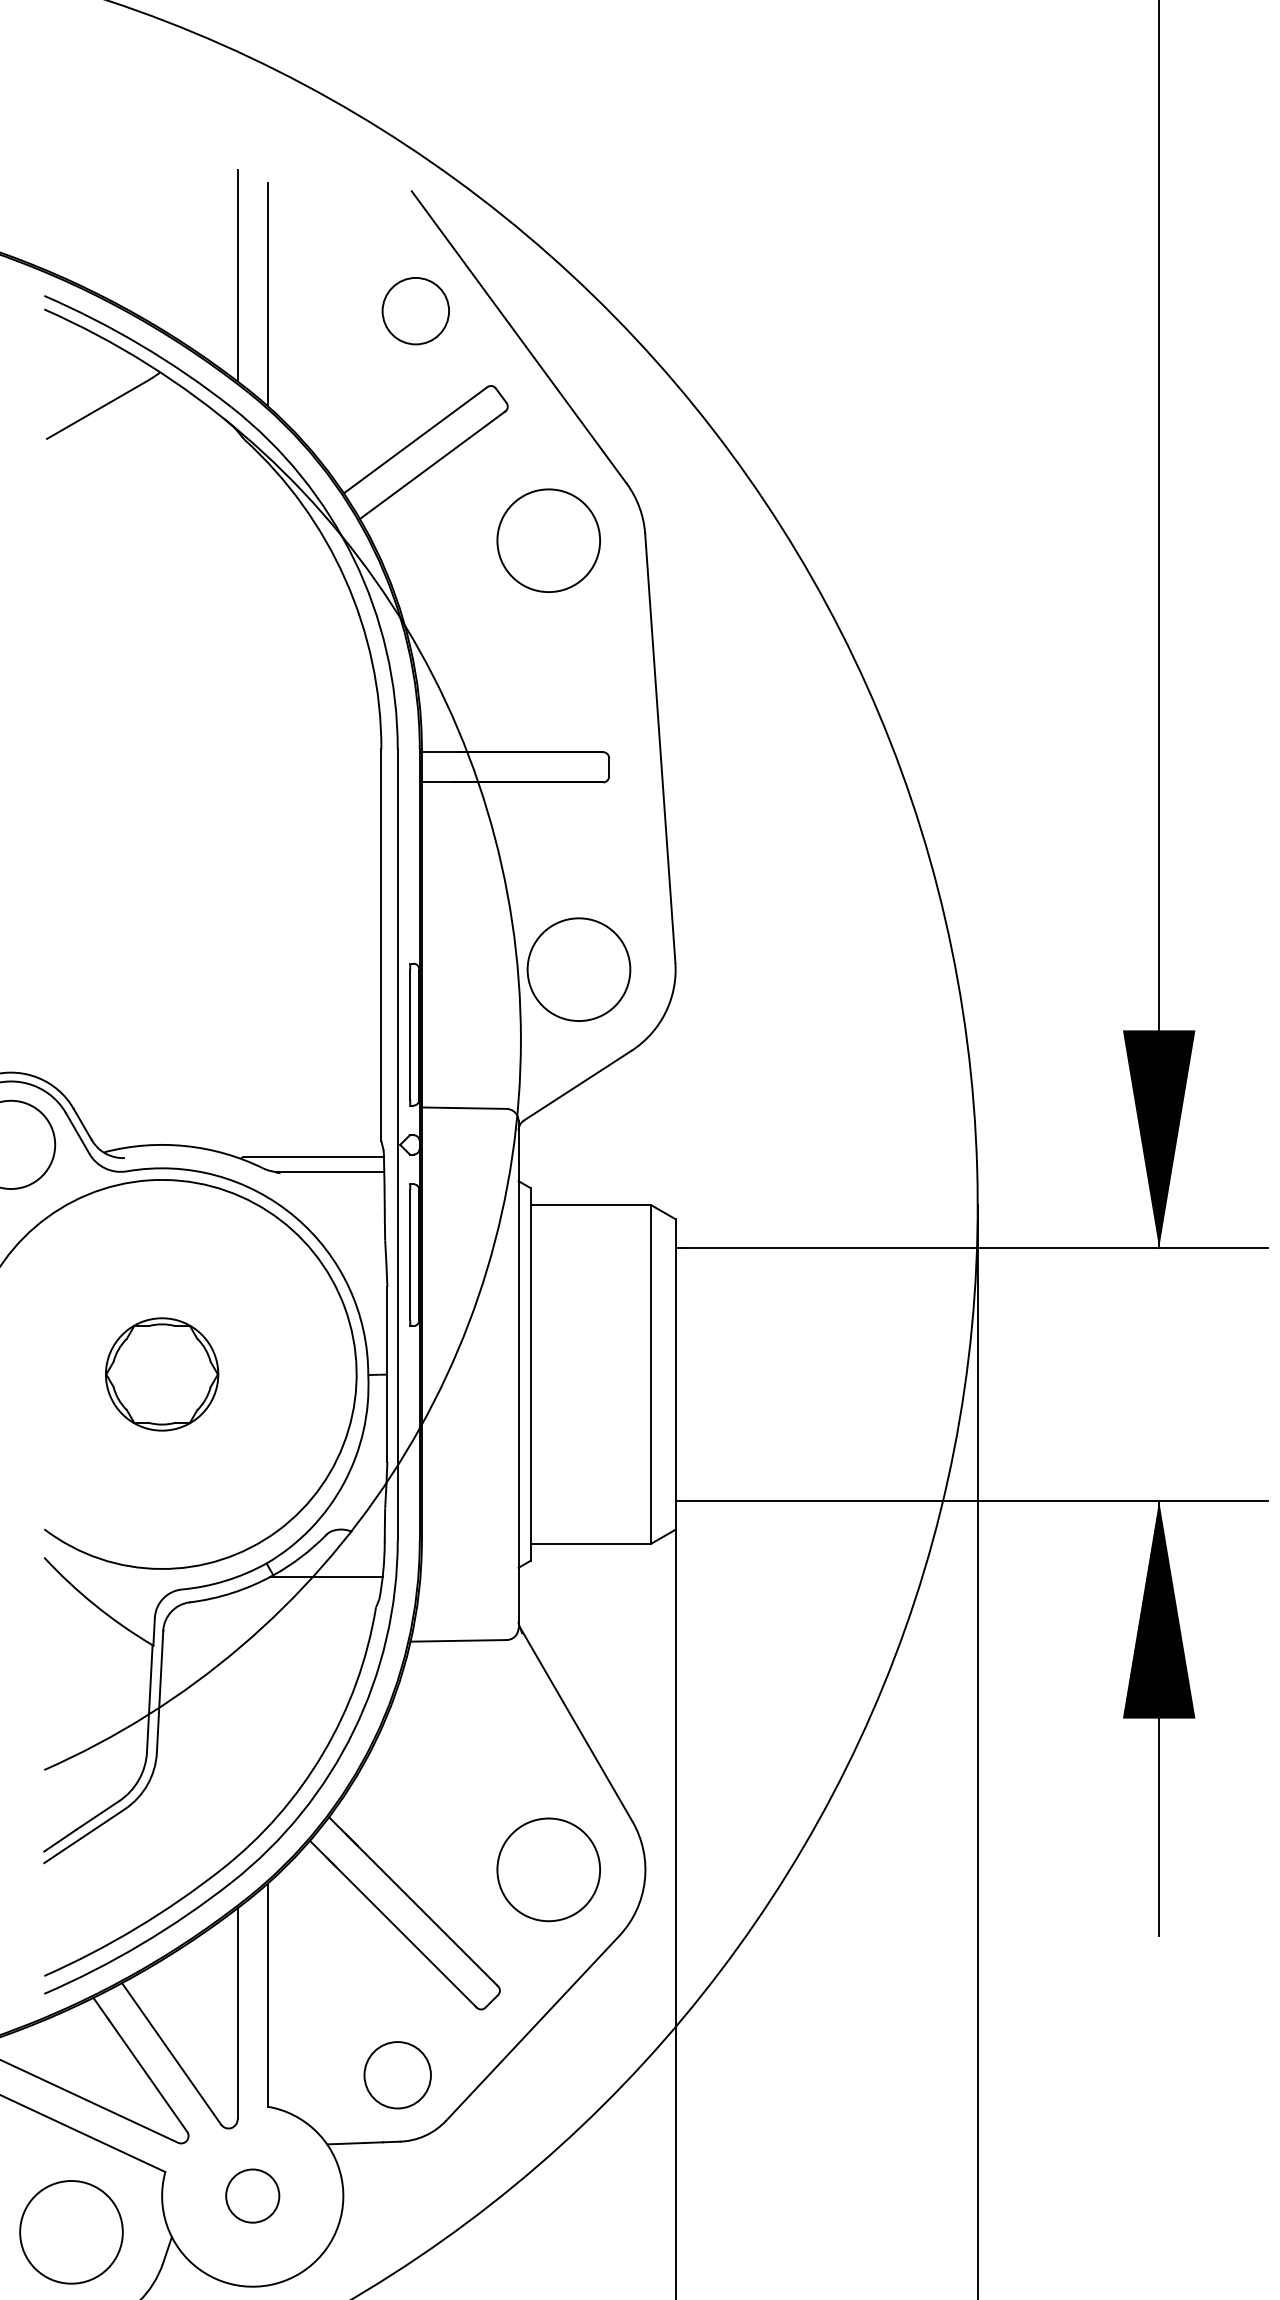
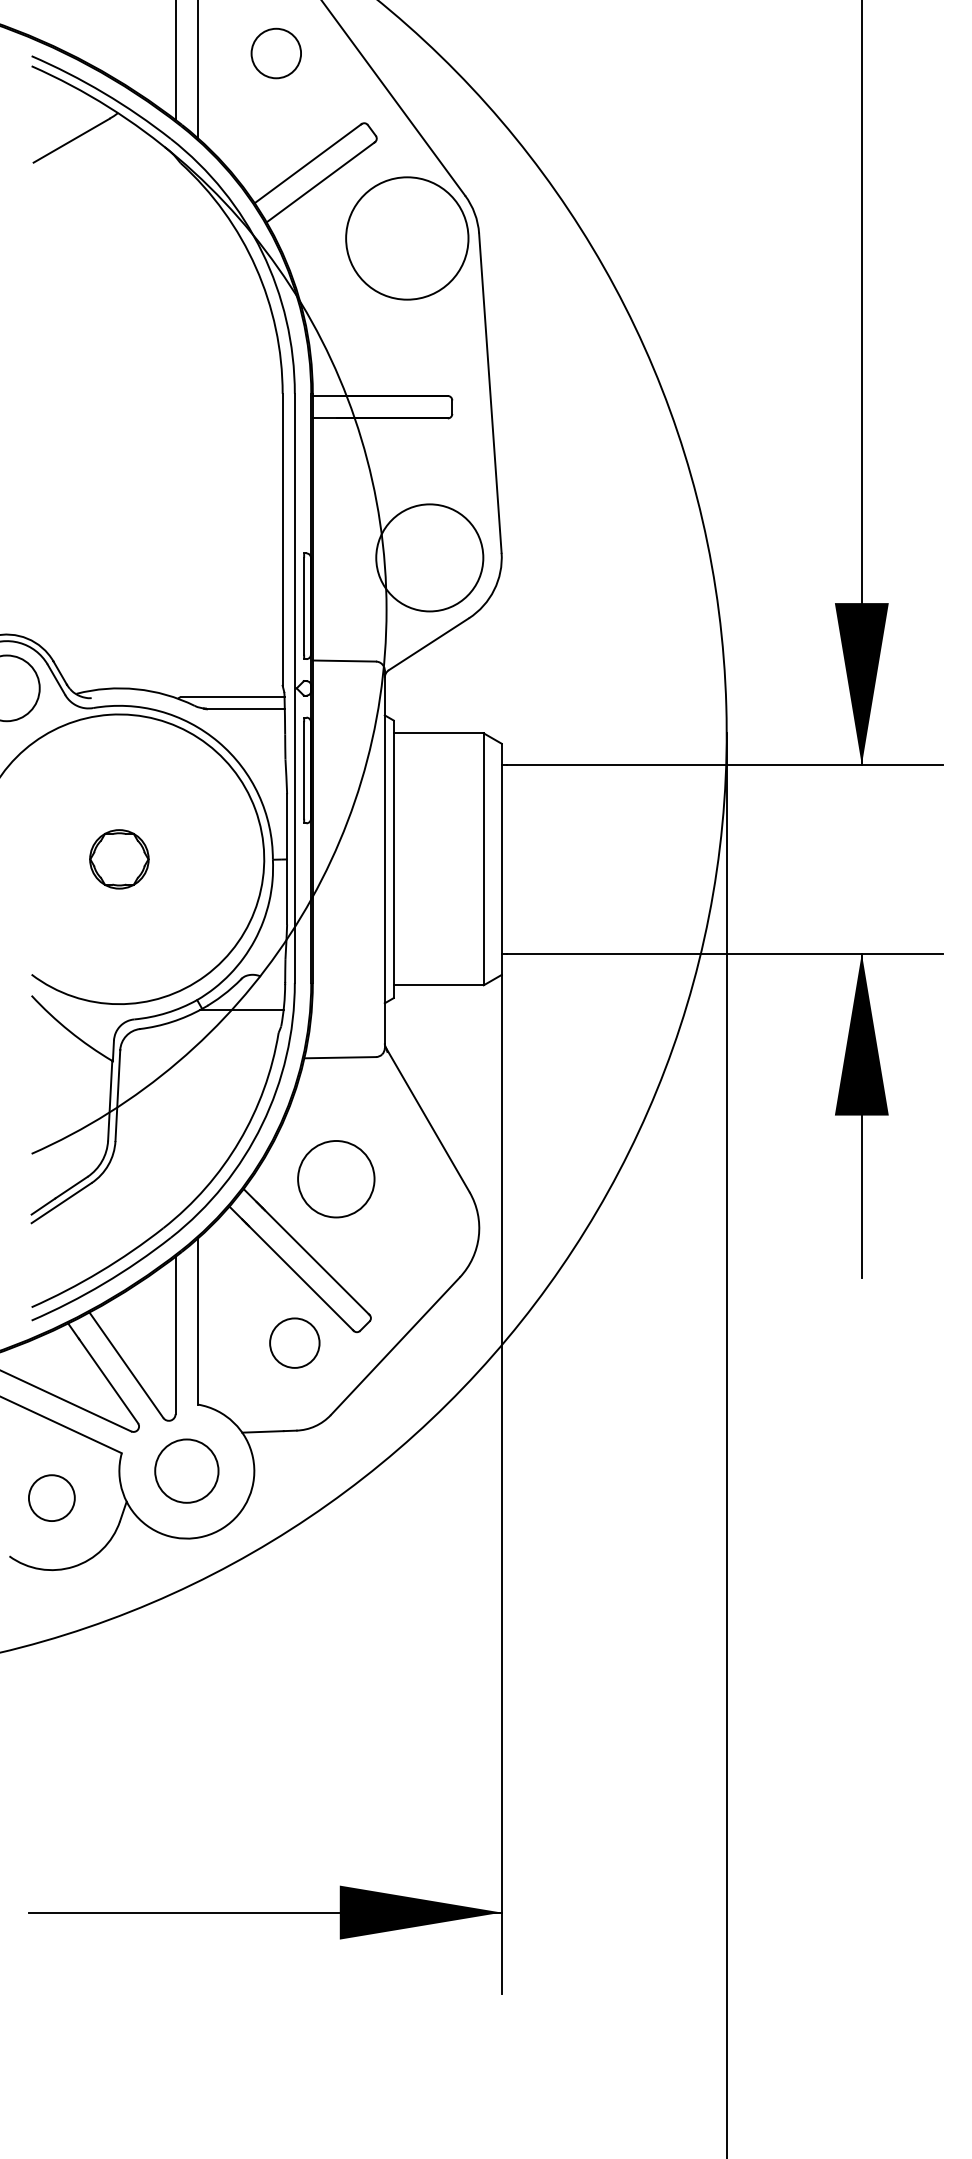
circle: (414, 311) -> (275, 53), moved
circle: (549, 540) -> (407, 238), size x1.6
circle: (578, 969) -> (429, 557), size x1.4
part: (162, 1374) -> (119, 859), size x0.7
circle: (549, 1870) -> (336, 1179), moved
circle: (397, 2074) -> (294, 1342), moved
circle: (252, 2195) -> (186, 1470), size x1.6
circle: (70, 2231) -> (51, 1497), size x0.6

